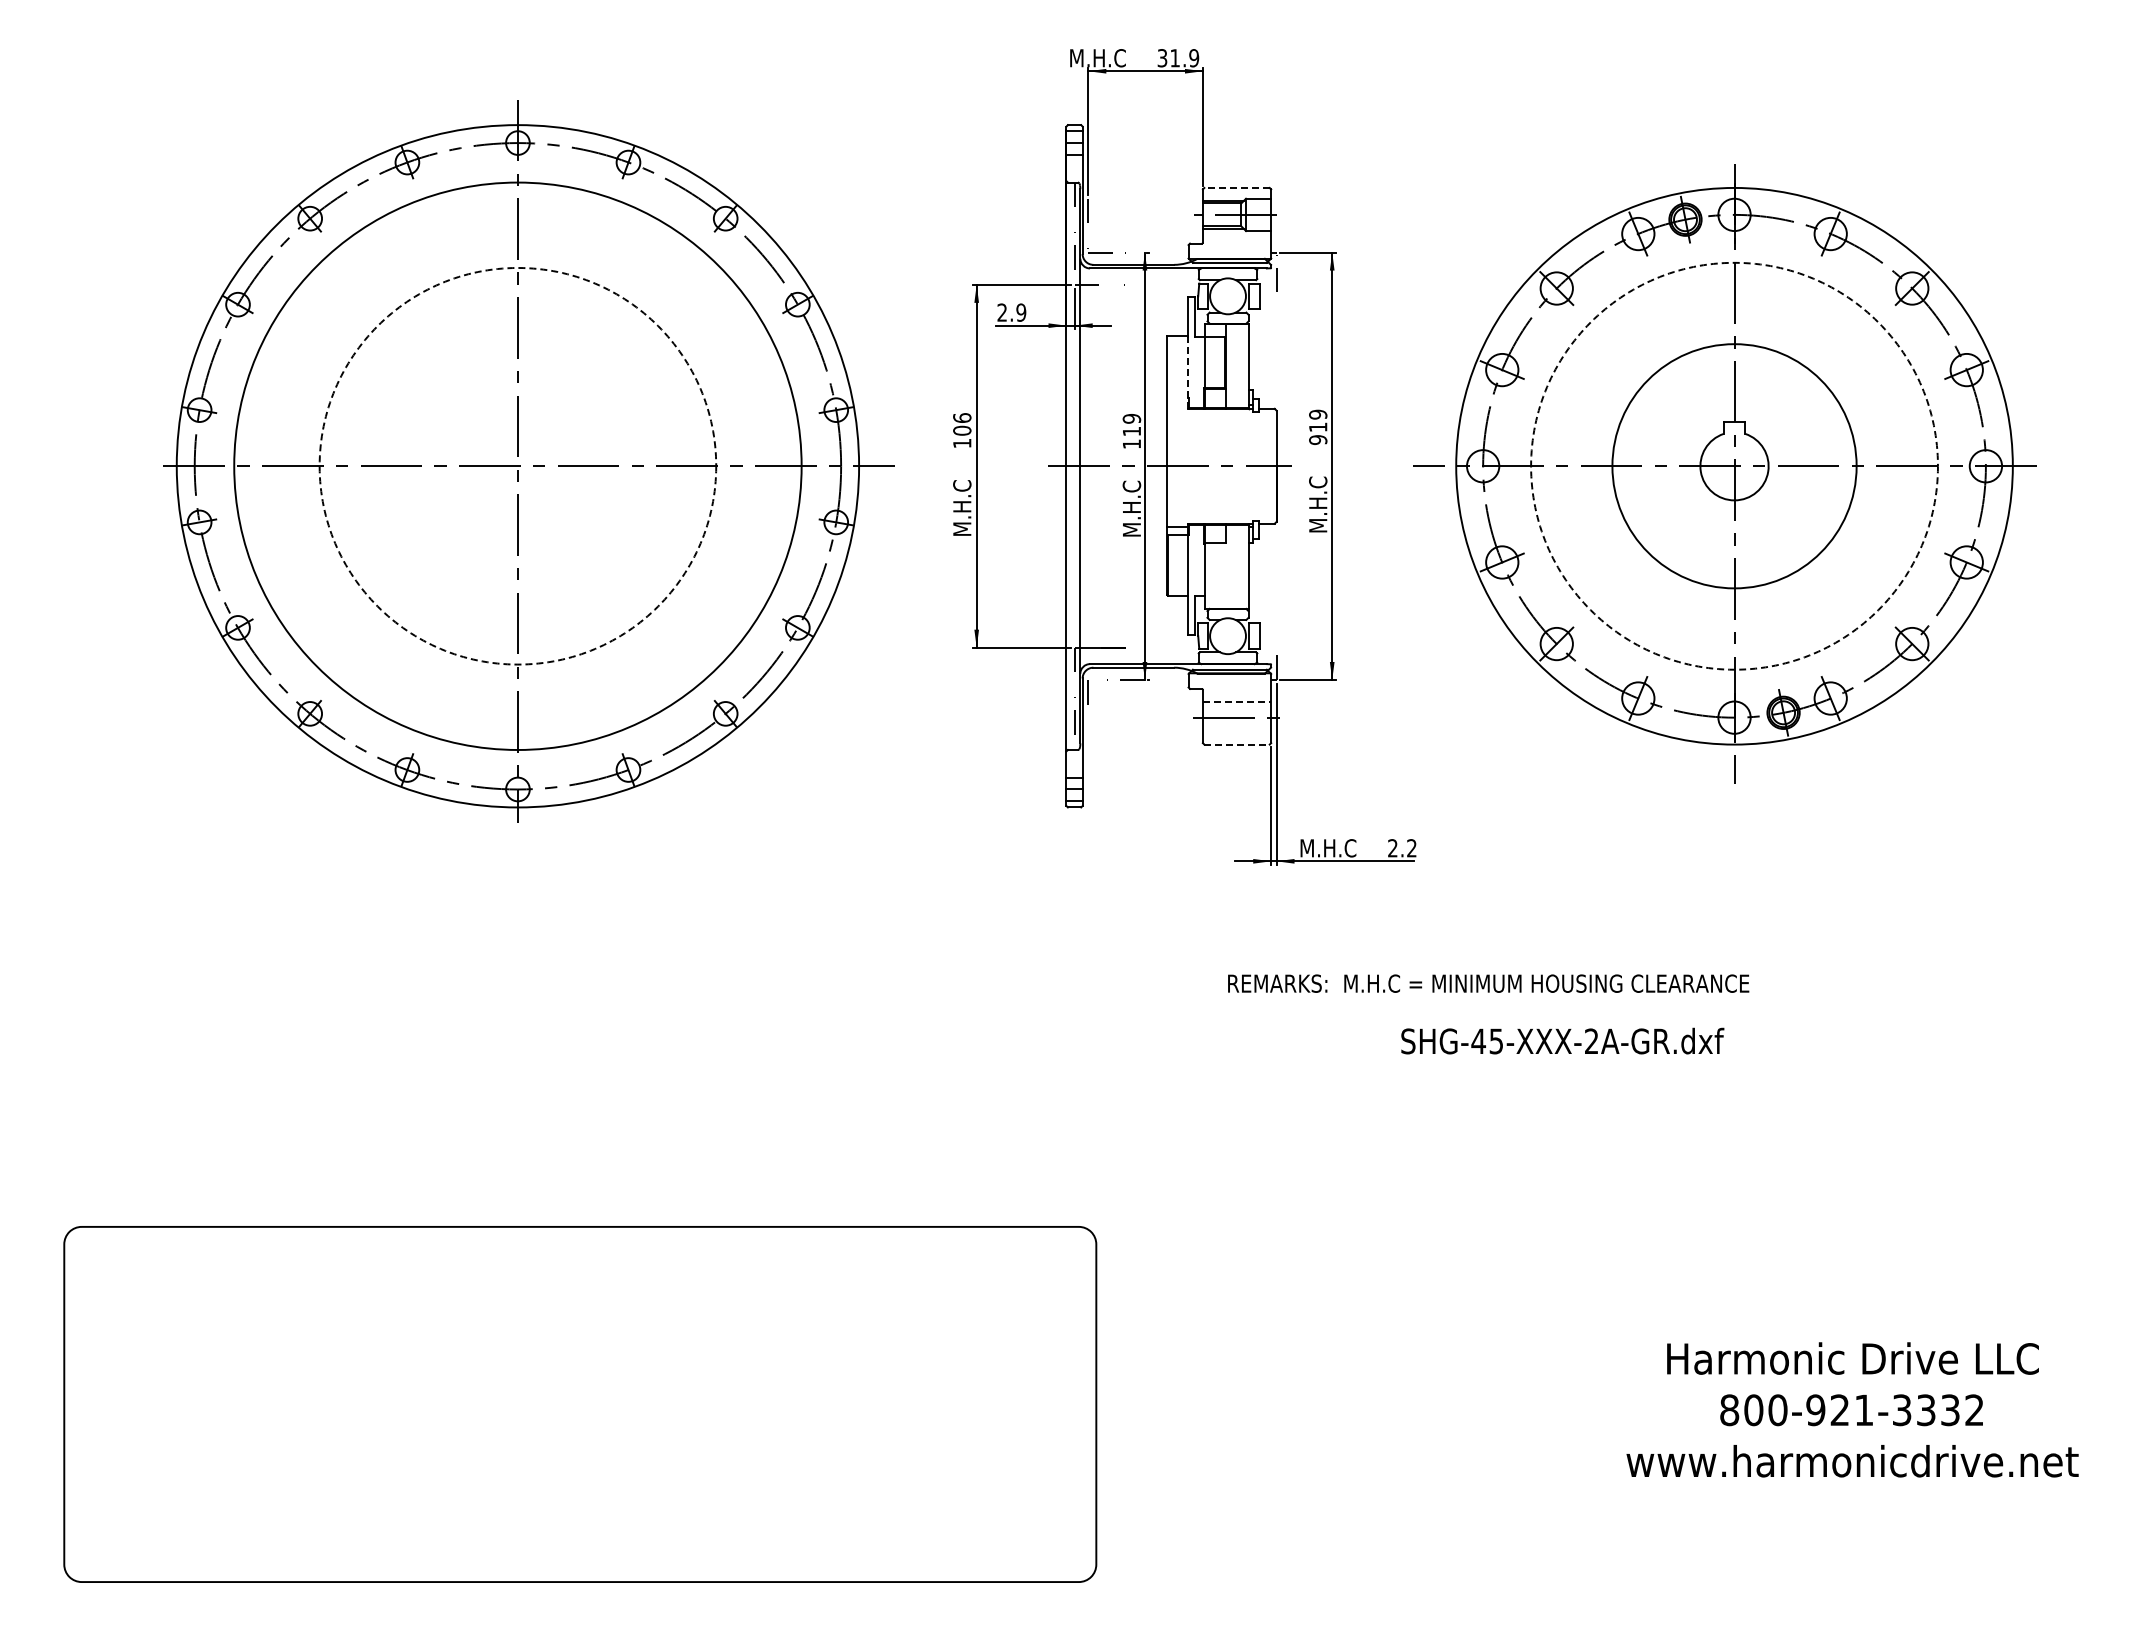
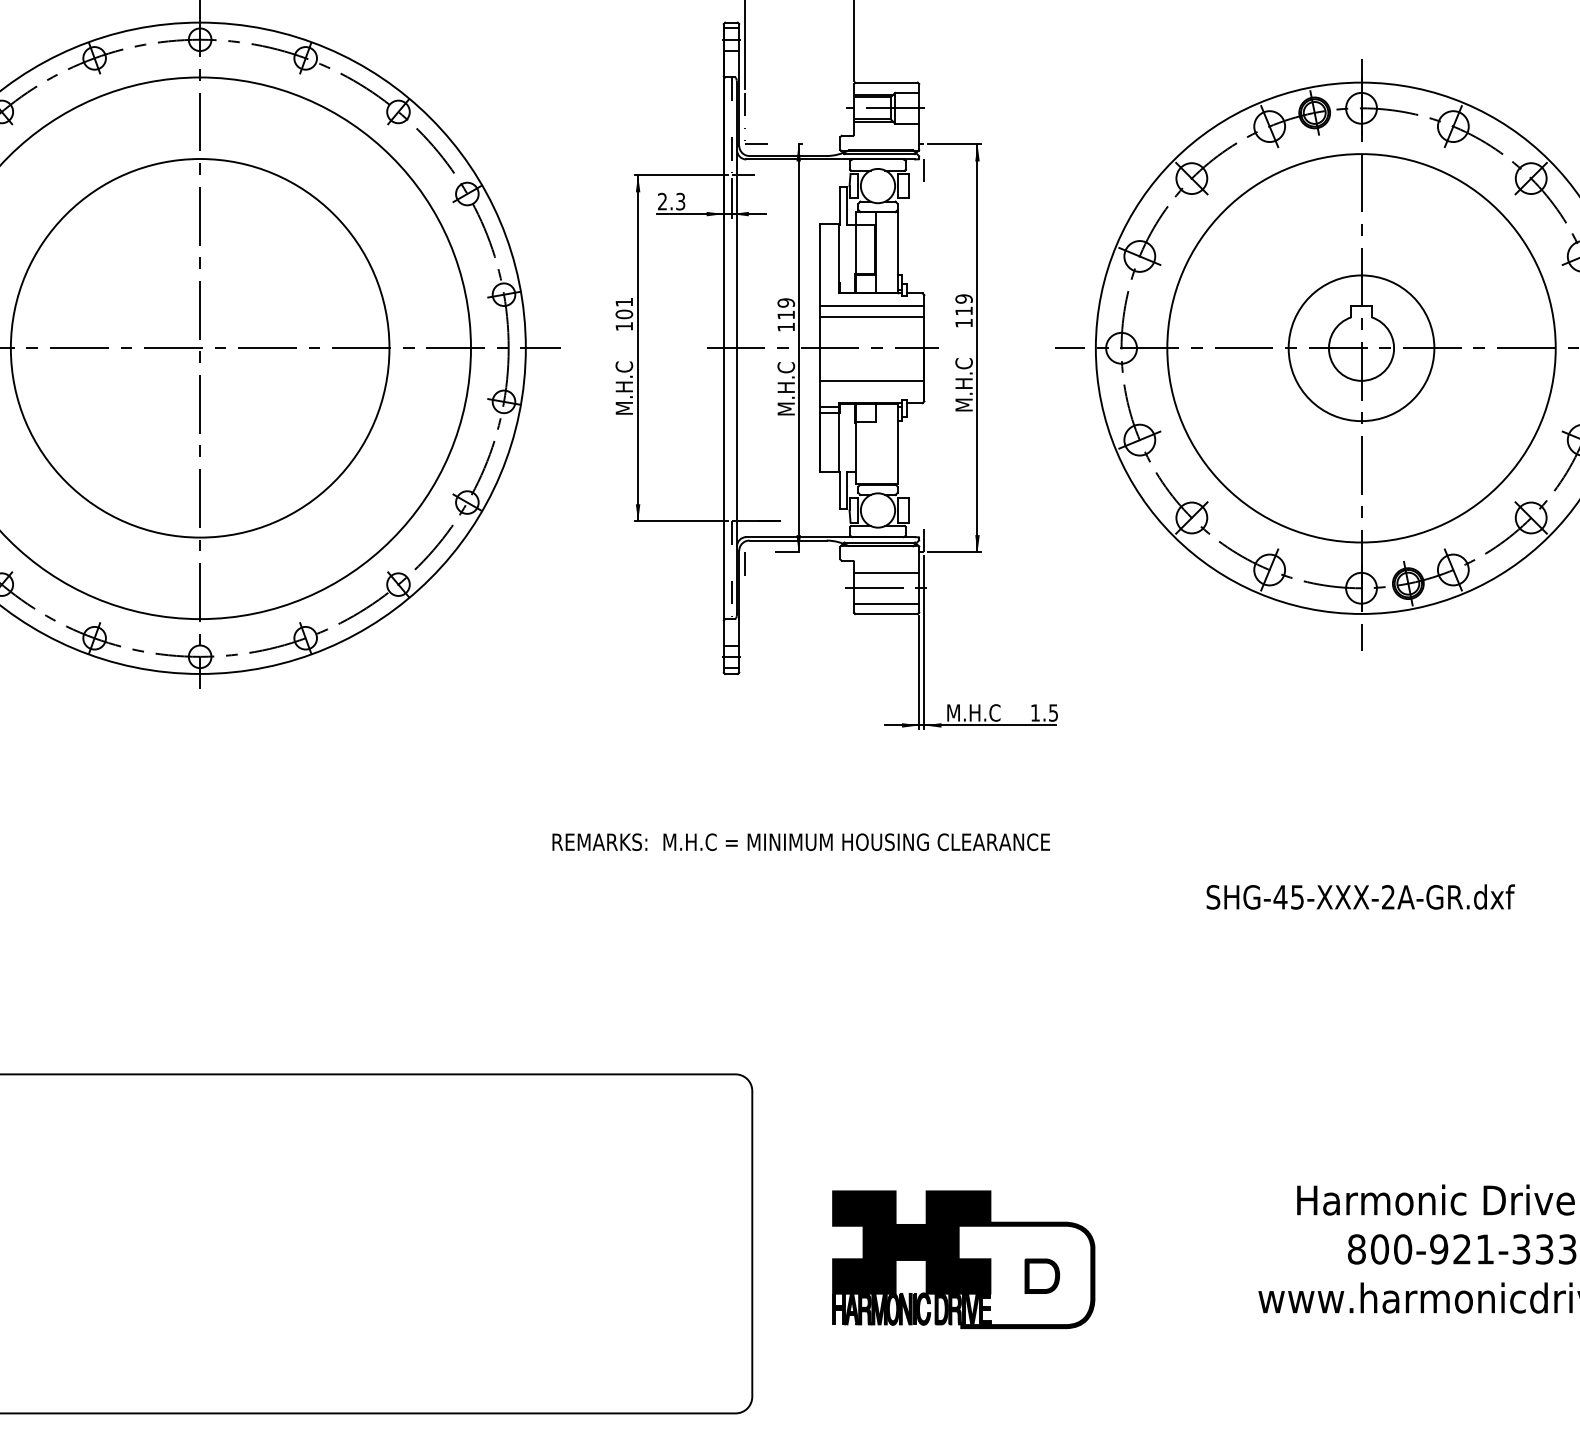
line: (1237, 187) -> (887, 82), dashed -> solid
text: (1021, 312) -> (680, 201), 2.9 -> 2.3
line: (1187, 371) -> (839, 257), dashed -> solid
text: (962, 417) -> (624, 301), 106 -> 101
line: (1221, 422) -> (871, 306), added
line: (1221, 433) -> (871, 317), added
text: (1318, 440) -> (964, 323), 919 -> 119
circle: (517, 465) -> (199, 347), dashed -> solid
circle: (1734, 465) -> (1361, 347), dashed -> solid
circle: (1734, 465) -> (1361, 347), size x0.62
line: (1221, 500) -> (871, 380), added
line: (1237, 701) -> (887, 572), dashed -> solid
line: (1236, 733) -> (886, 603), added
line: (1237, 744) -> (887, 613), dashed -> solid
text: (1402, 848) -> (1044, 713), 2.2 -> 1.5
text: (1488, 983) -> (801, 842), moved
text: (1562, 1040) -> (1360, 896), moved
part: (1317, 1420) -> (963, 1259), added

